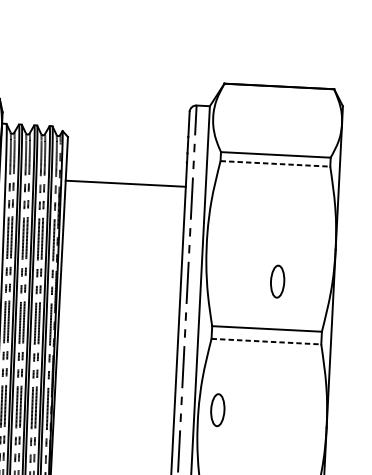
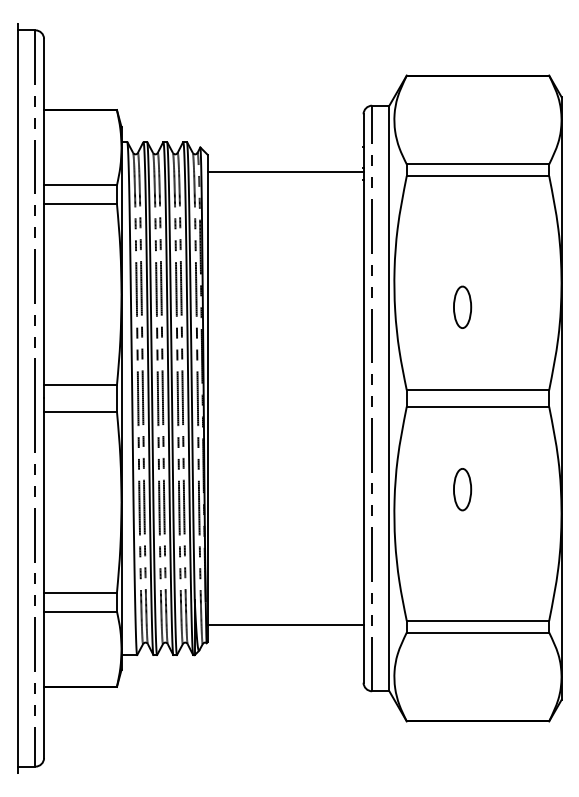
line: (275, 164) -> (478, 176), dashed -> solid
line: (125, 183) -> (285, 171), moved
part: (277, 281) -> (462, 306), moved
line: (266, 341) -> (478, 406), dashed -> solid
part: (217, 410) -> (462, 489), moved

